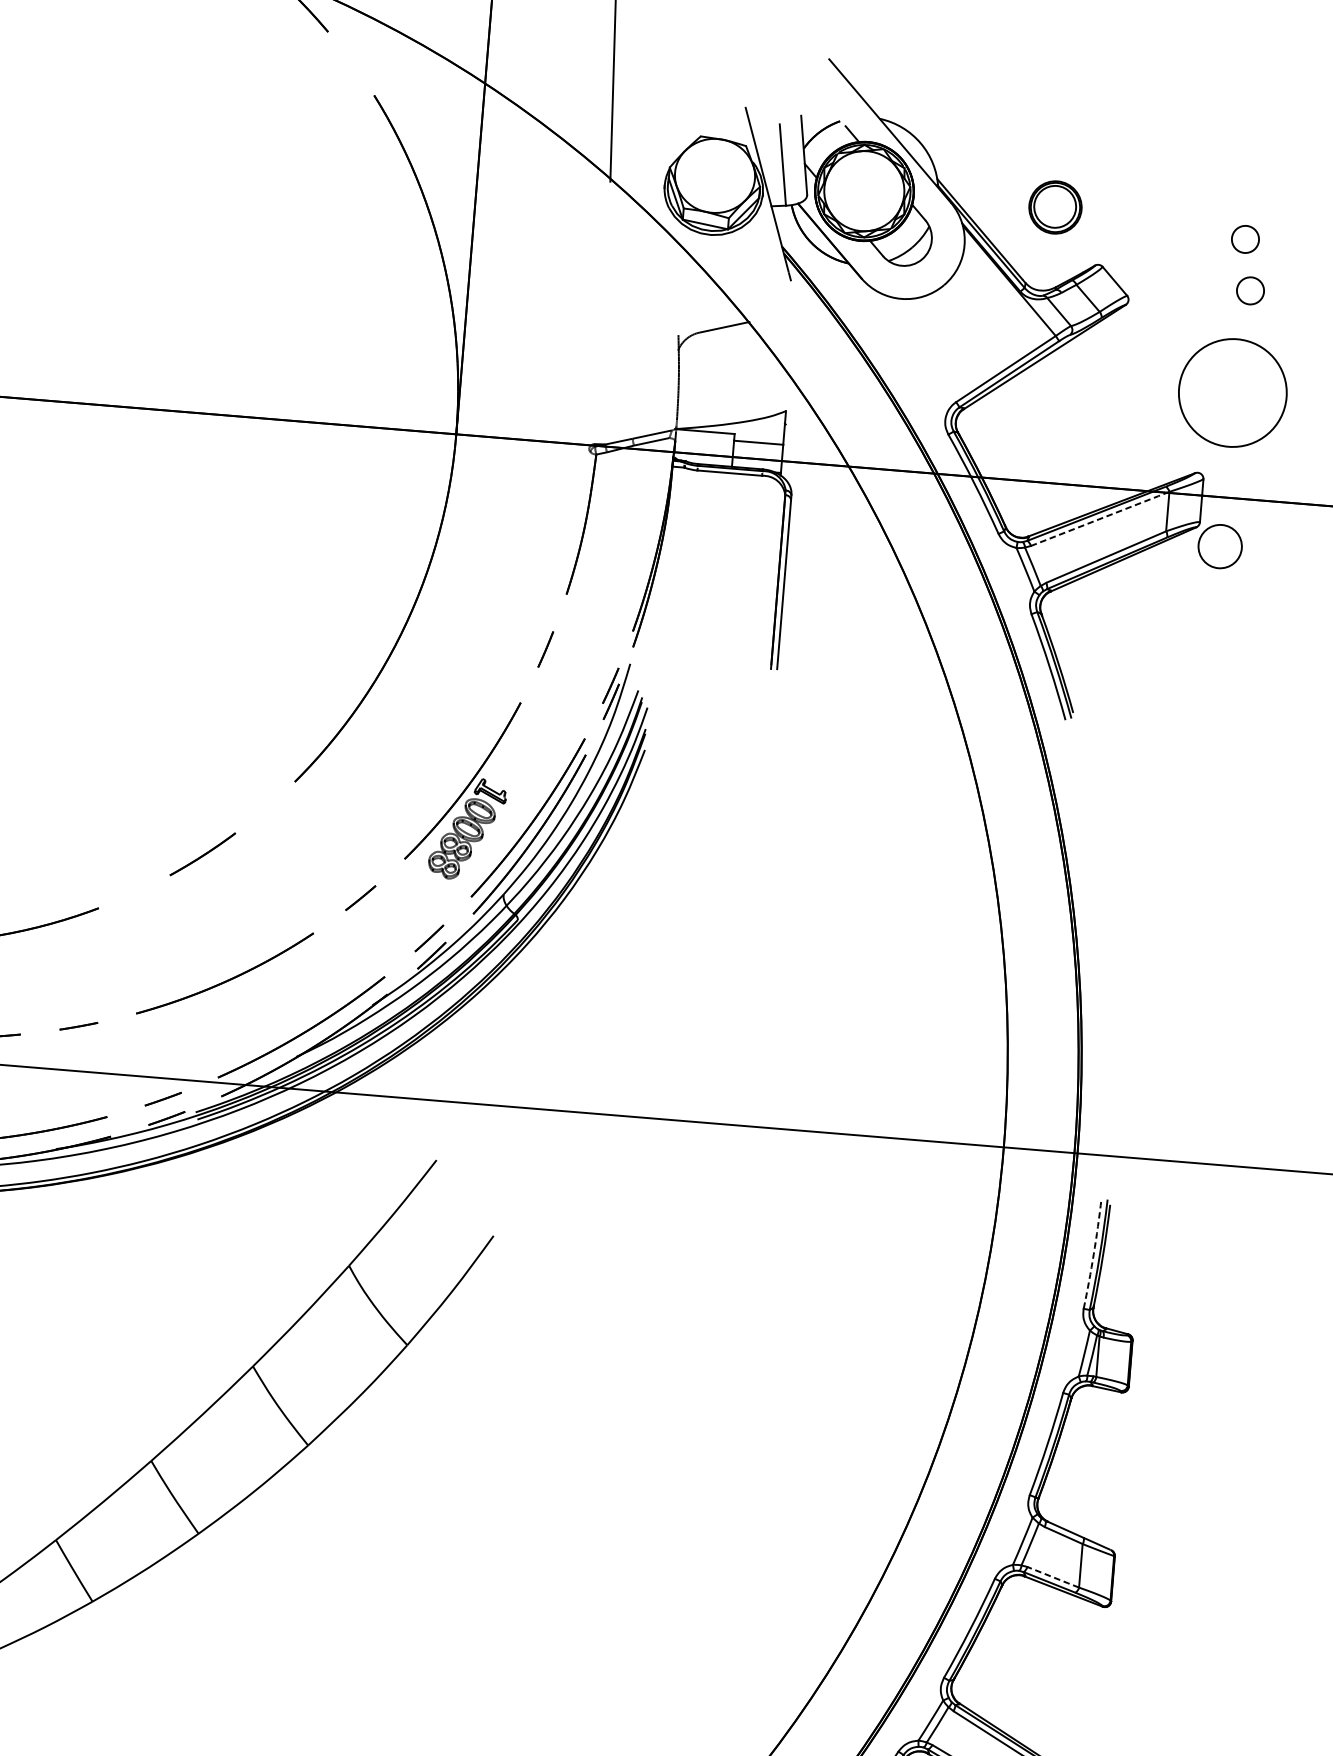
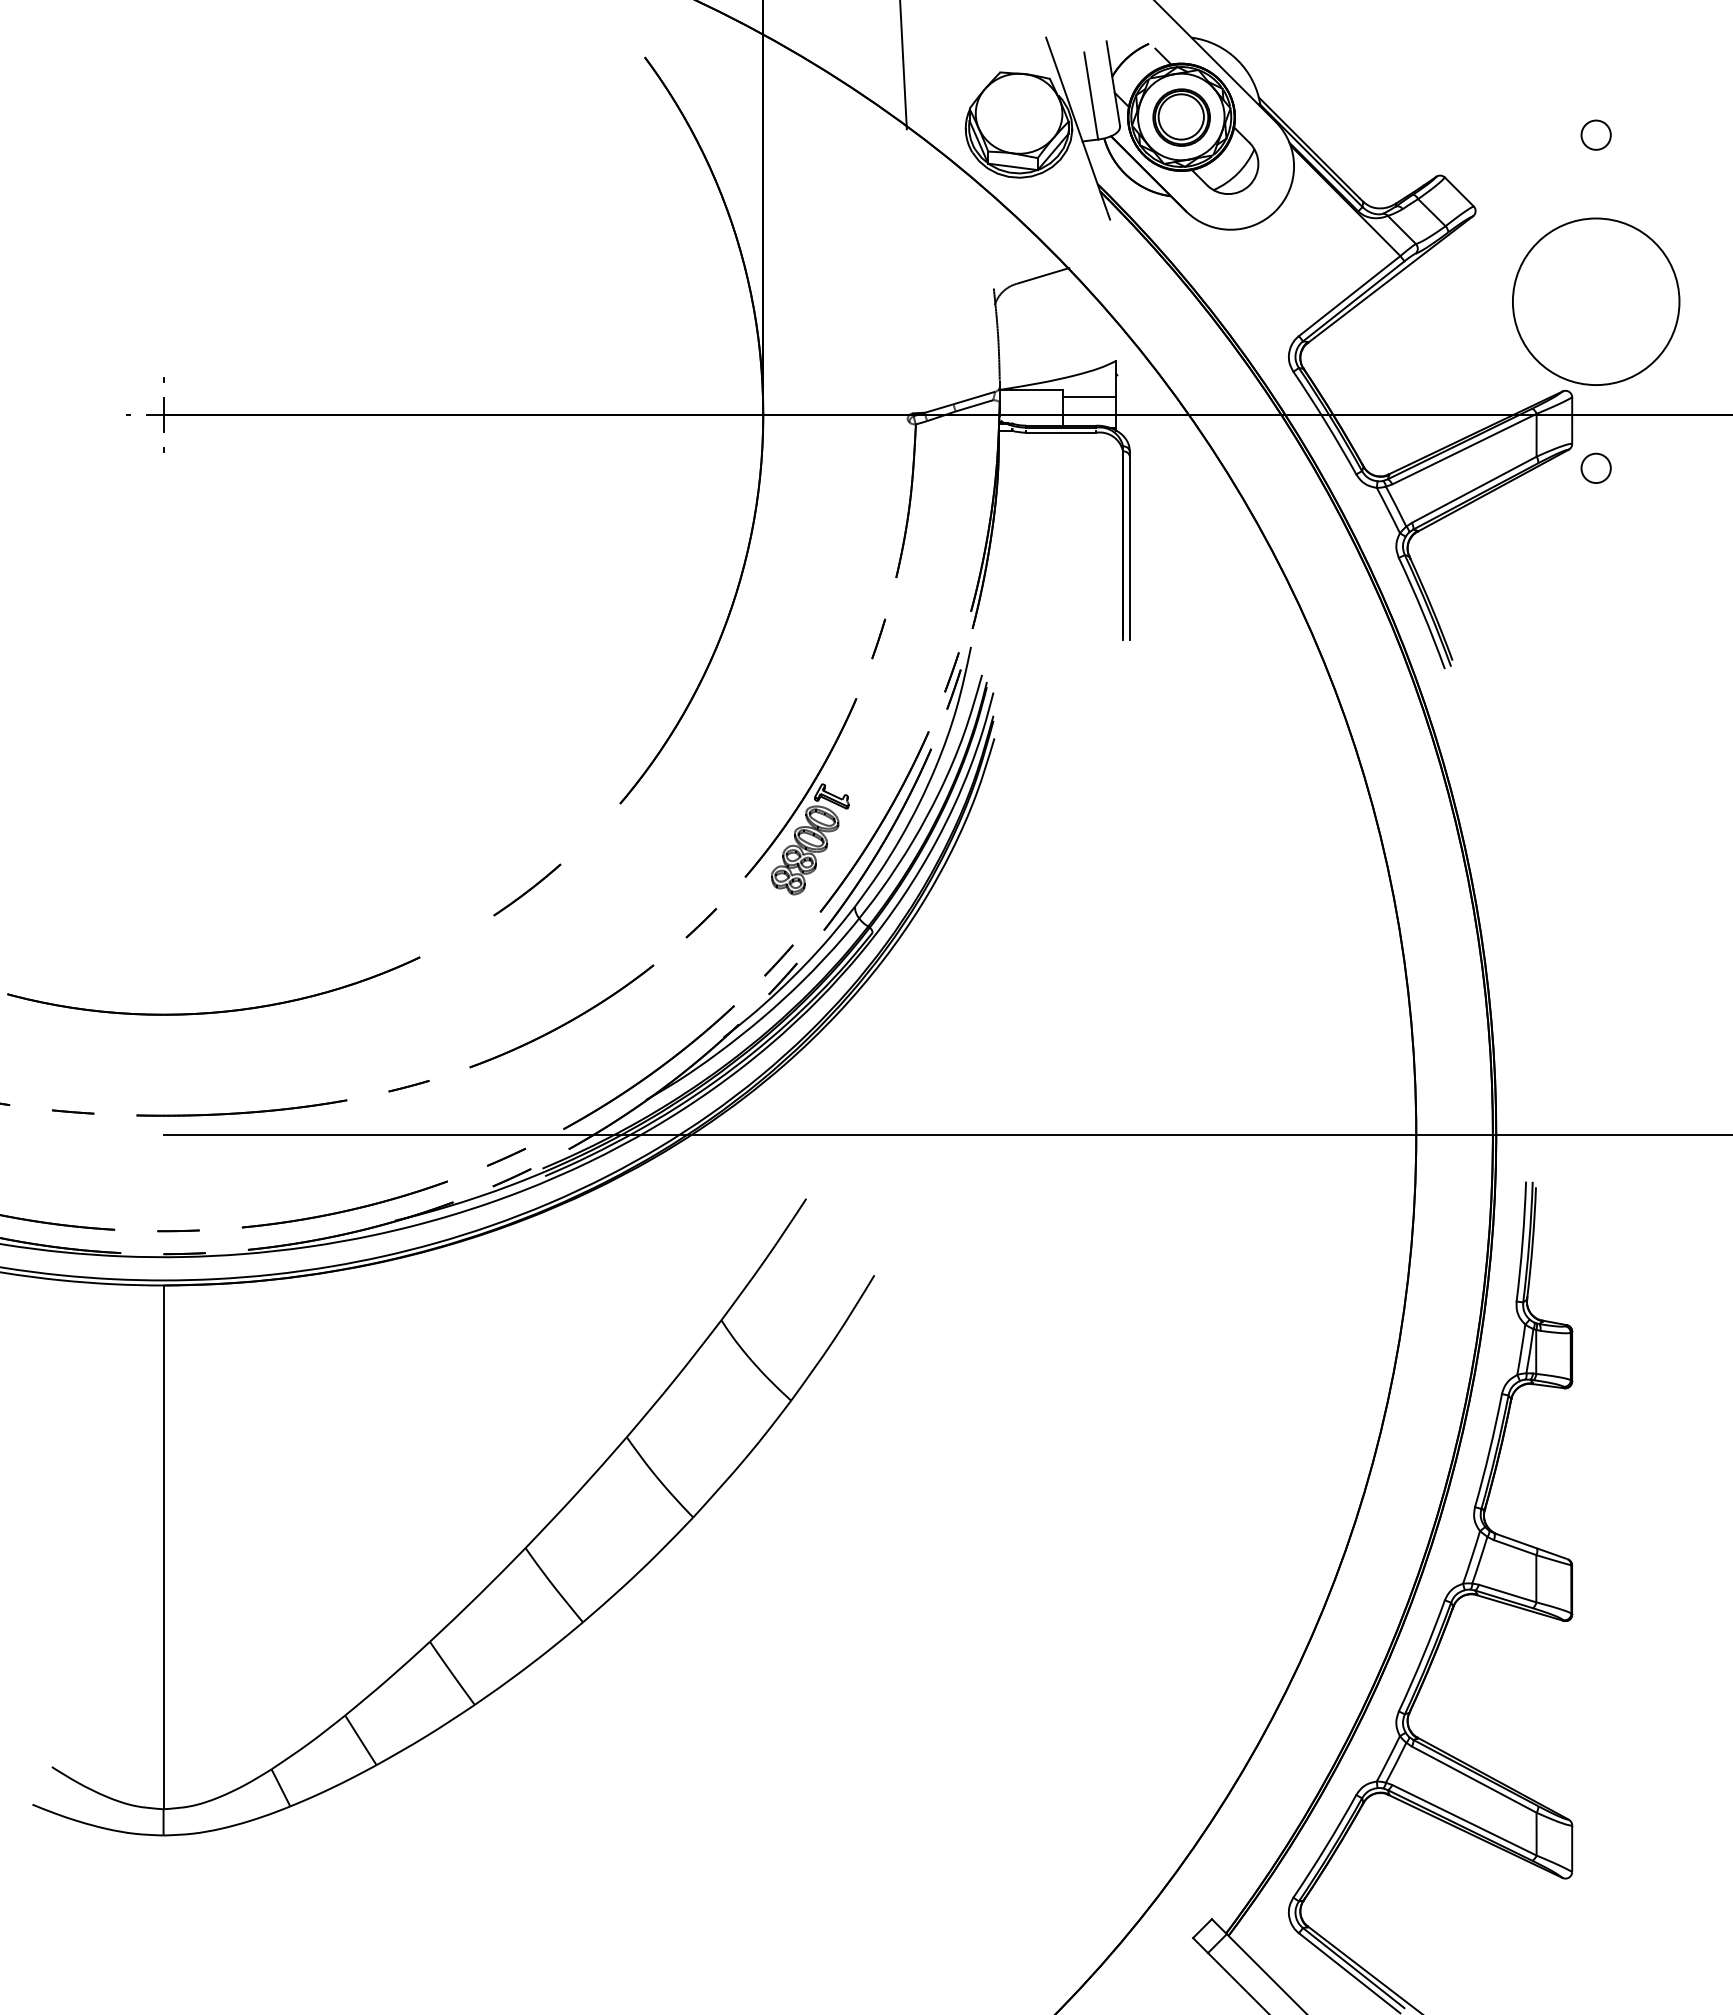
part: (1055, 207) -> (1181, 117), moved
circle: (1249, 290) -> (1605, 189), removed
circle: (1232, 392) -> (1595, 301), size x1.43
line: (1101, 518) -> (1465, 448), dashed -> solid
circle: (1219, 546) -> (1595, 468), size x0.62
arc: (1093, 1253) -> (1522, 1241), dashed -> solid
line: (1053, 1577) -> (1507, 1593), dashed -> solid

